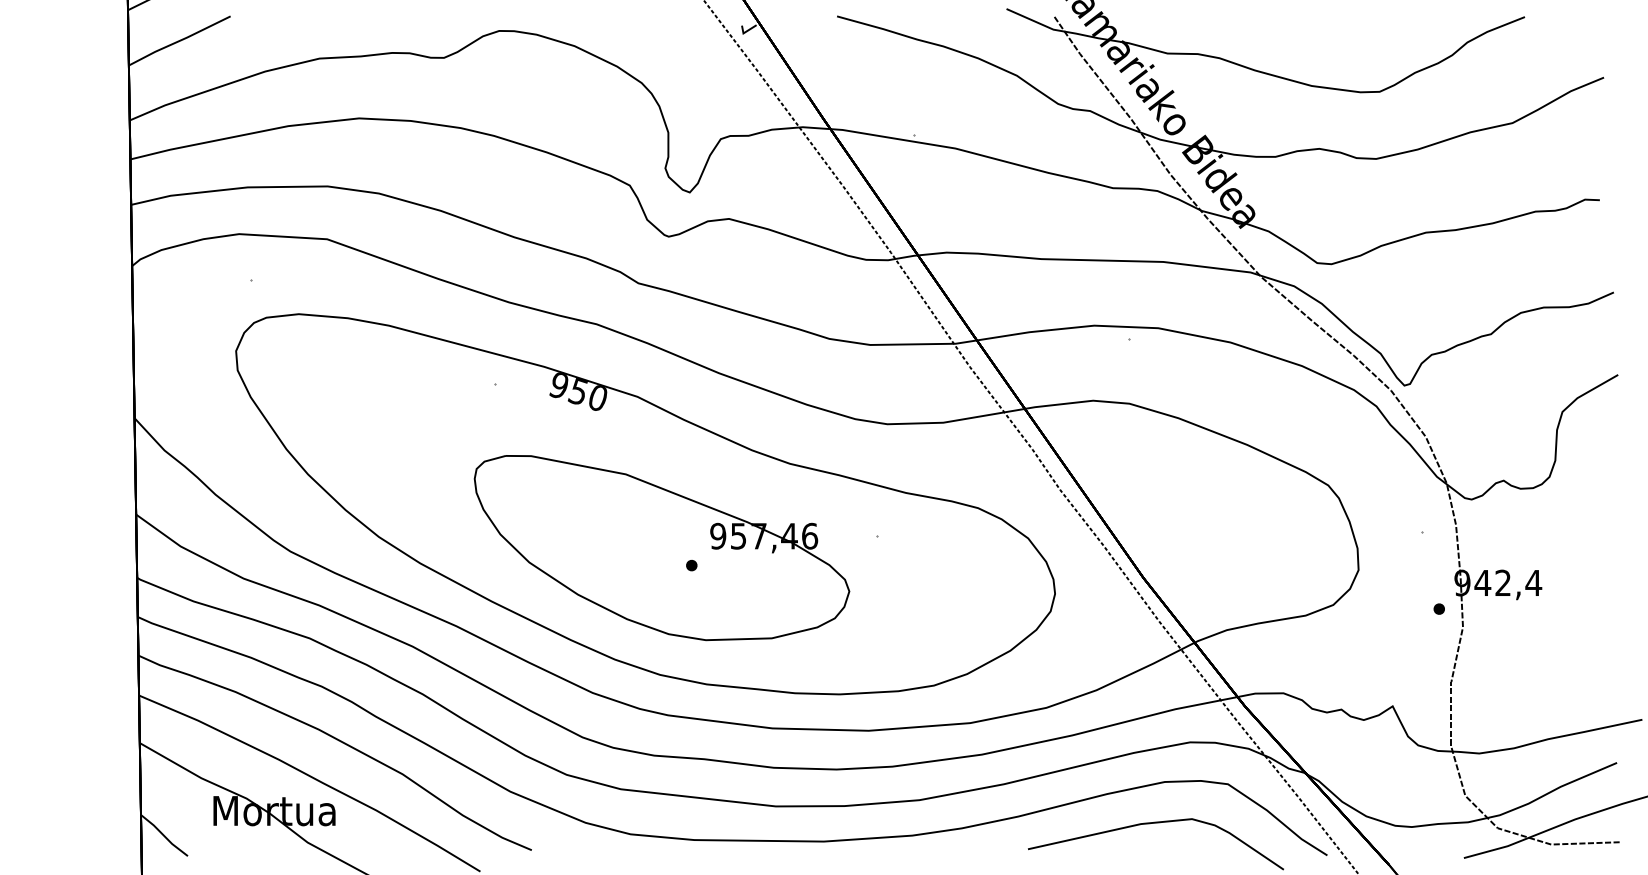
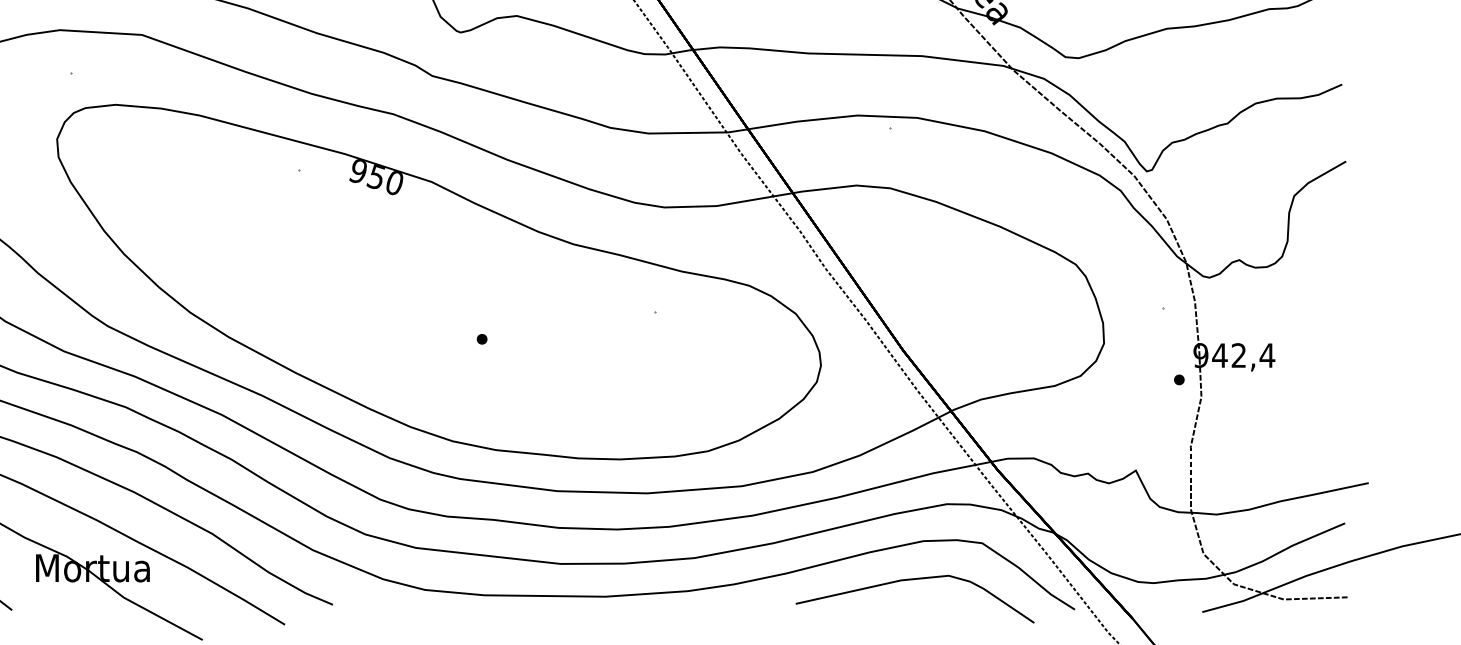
part: (661, 548) -> (453, 323), removed

